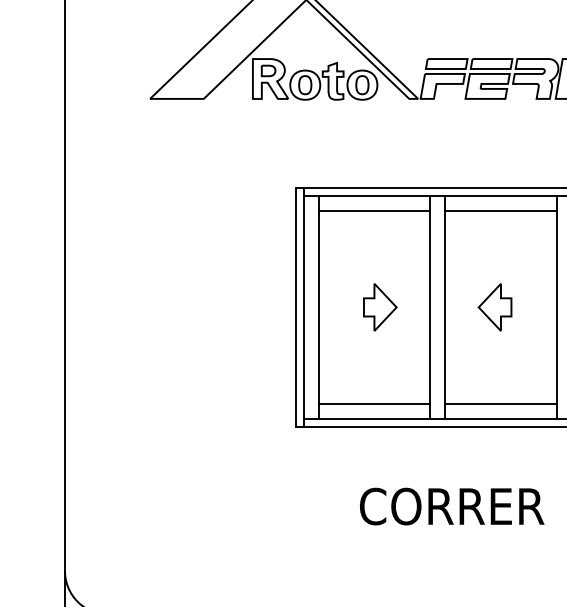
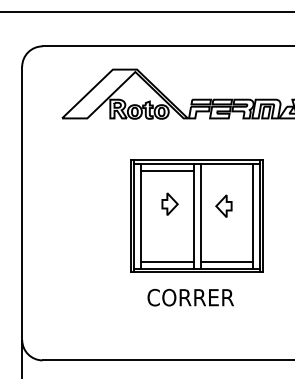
line: (500, 209) -> (226, 170), removed
part: (379, 305) -> (169, 203), moved
part: (494, 305) -> (223, 205), moved
text: (451, 506) -> (190, 297), moved

